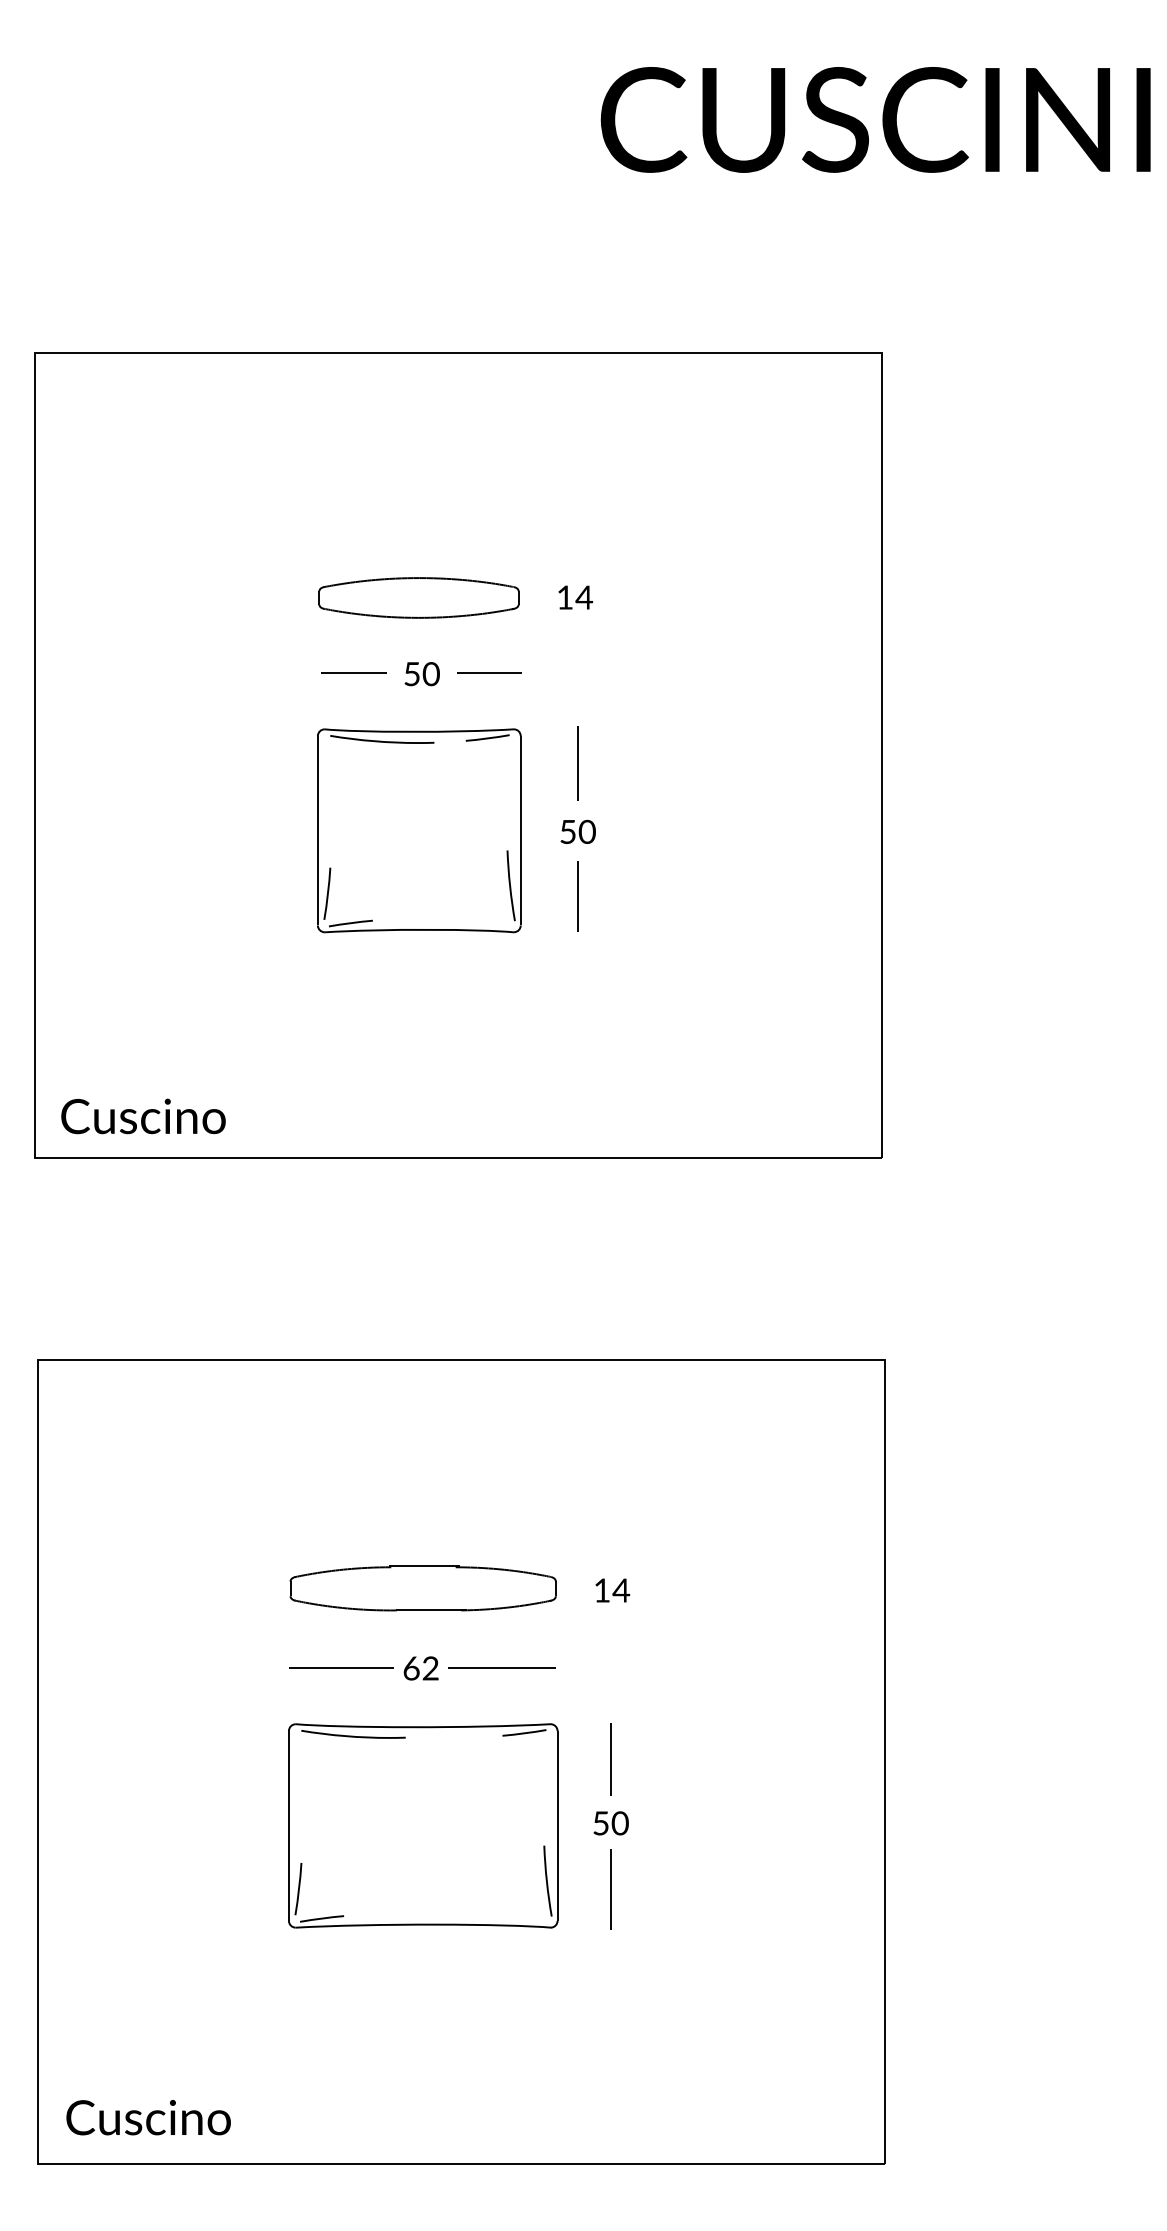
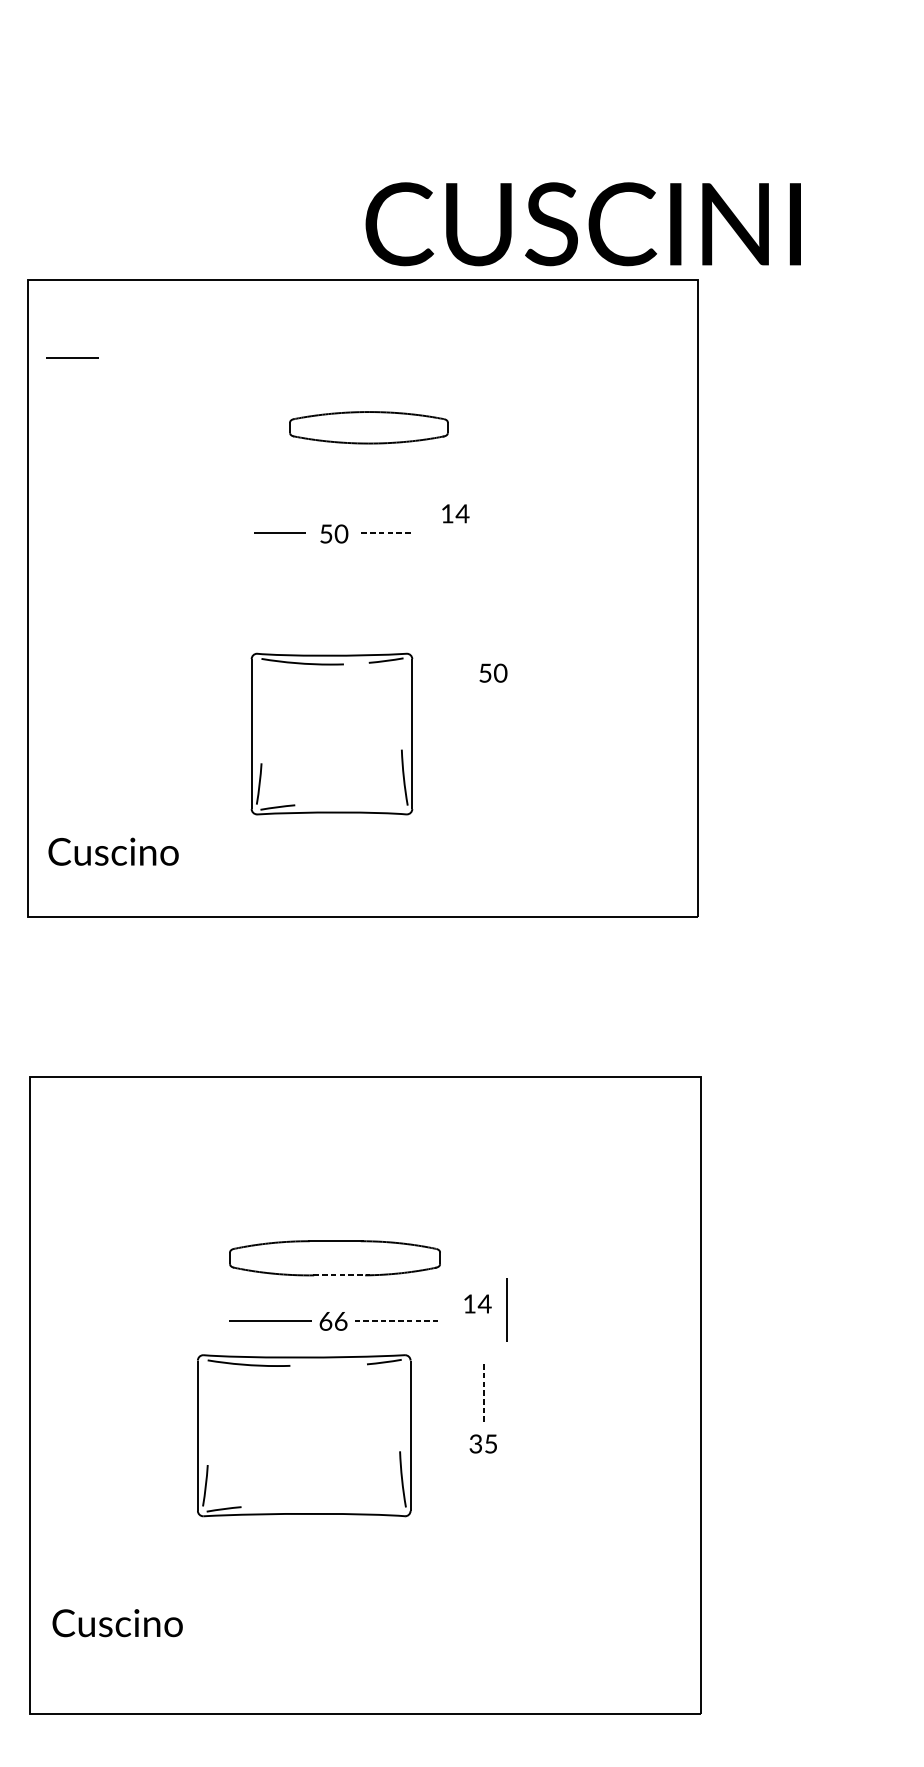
text: (875, 119) -> (583, 223), moved
line: (91, 451) -> (72, 357), added
part: (418, 597) -> (368, 427), moved
text: (575, 597) -> (455, 513), moved
line: (489, 673) -> (387, 533), solid -> dashed
line: (577, 763) -> (457, 604), removed
part: (419, 830) -> (332, 733), moved
text: (577, 831) -> (492, 672), moved
line: (577, 896) -> (457, 710), removed
text: (143, 1116) -> (113, 851), moved
text: (612, 1590) -> (477, 1303), moved
line: (431, 1610) -> (341, 1275), solid -> dashed
line: (502, 1667) -> (397, 1320), solid -> dashed
text: (430, 1668) -> (340, 1321), 62 -> 66
line: (611, 1759) -> (484, 1393), solid -> dashed
text: (610, 1823) -> (483, 1444), 50 -> 35
part: (423, 1825) -> (304, 1435), moved
line: (610, 1889) -> (506, 1310), moved
text: (148, 2117) -> (117, 1623), moved

